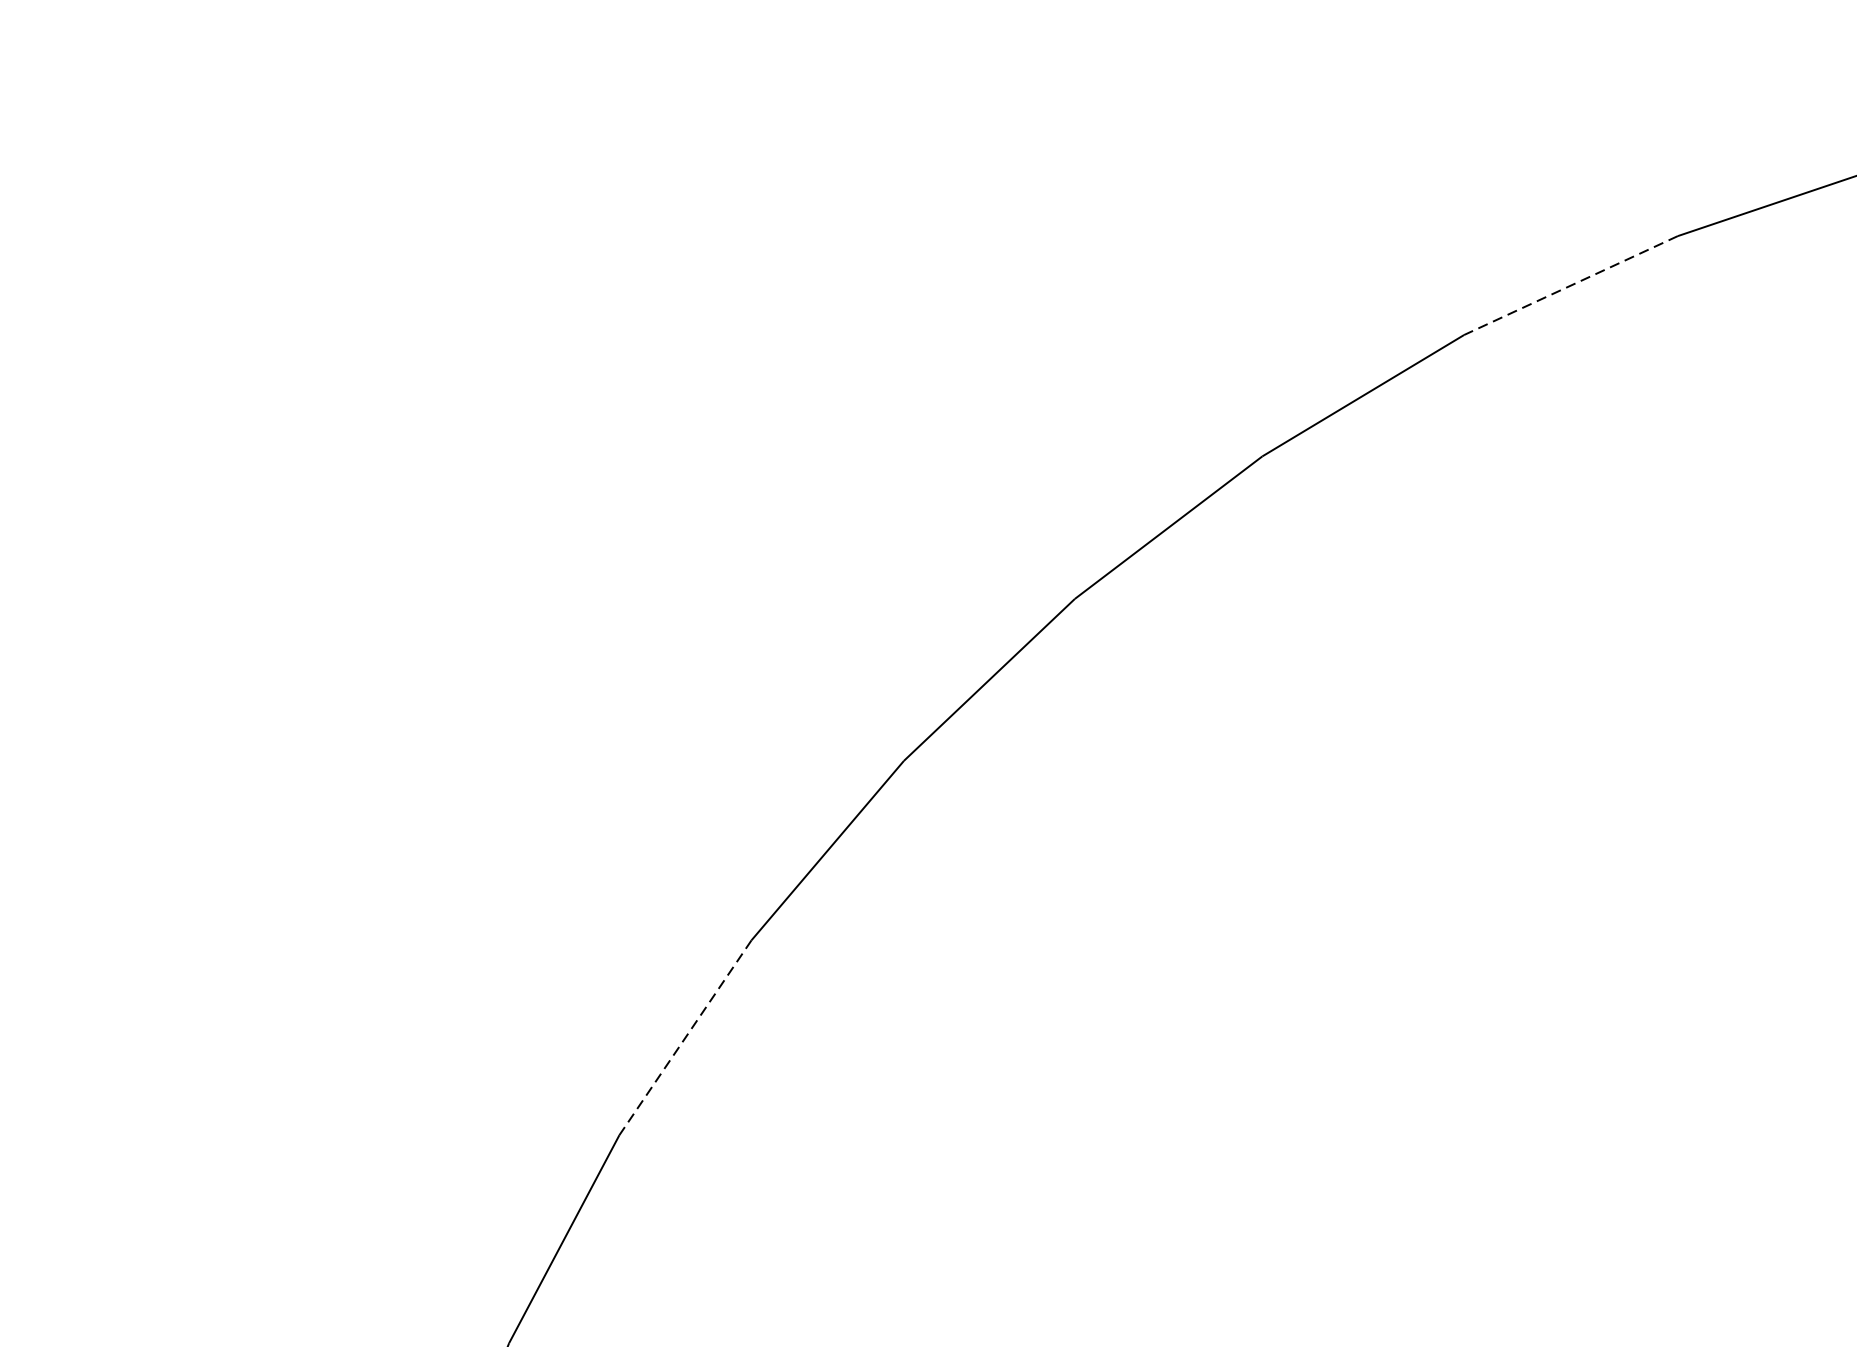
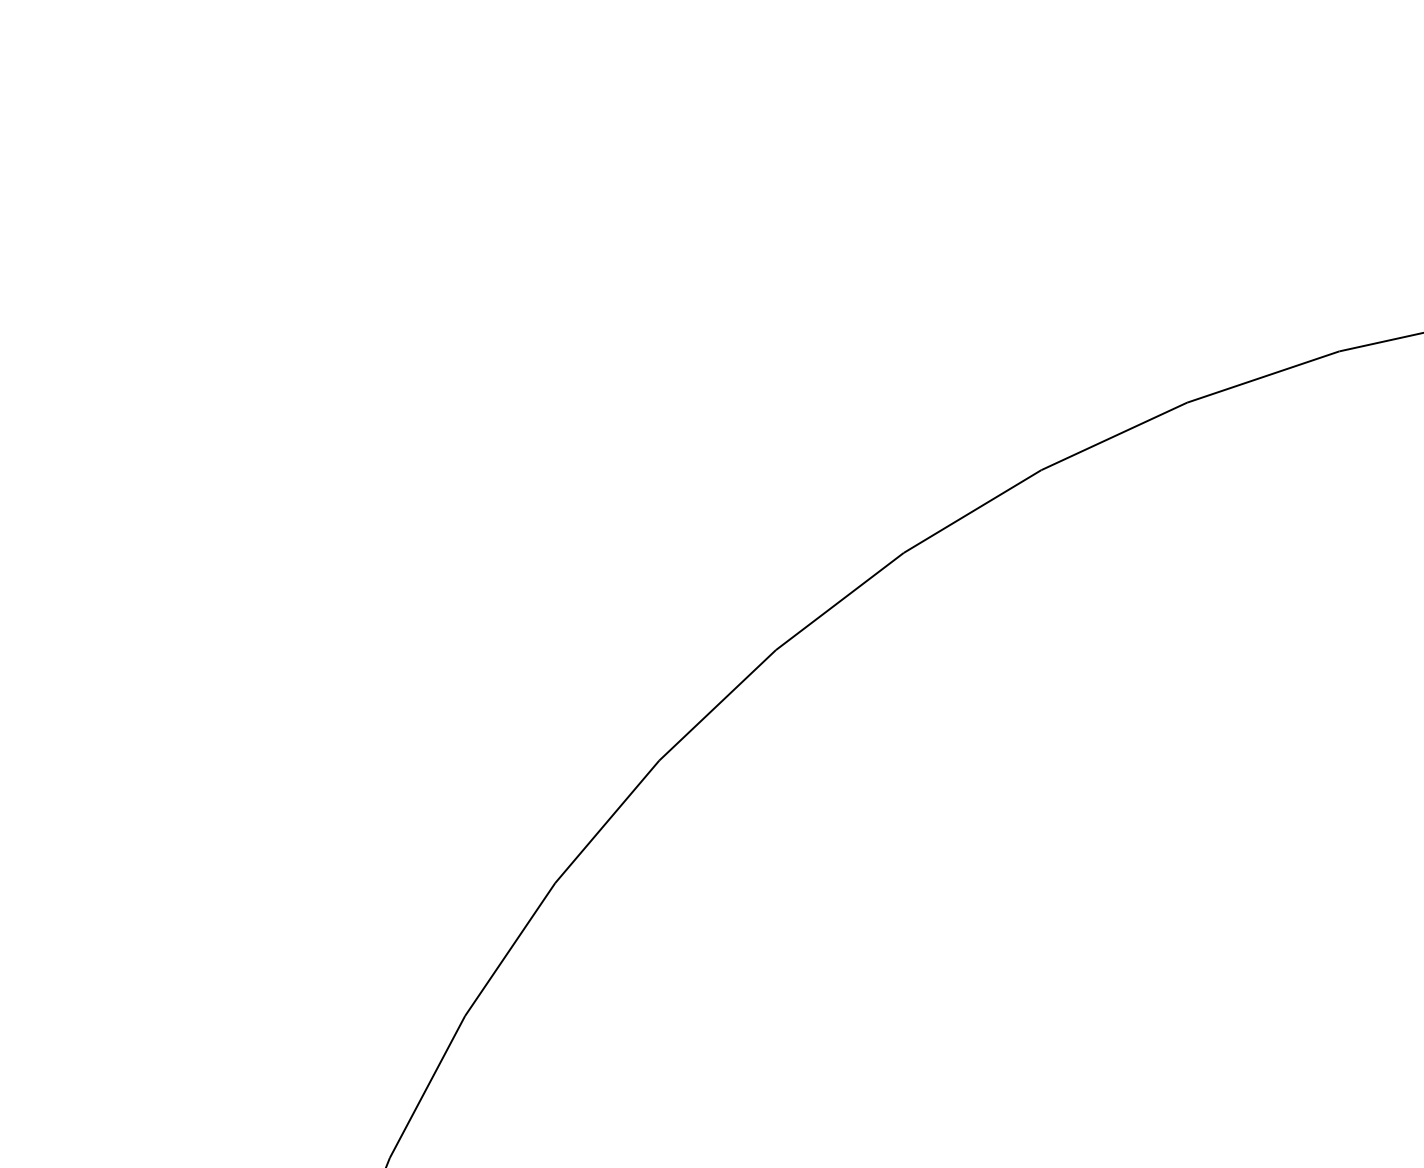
line: (1569, 285) -> (1113, 436), dashed -> solid
line: (684, 1037) -> (509, 949), dashed -> solid

